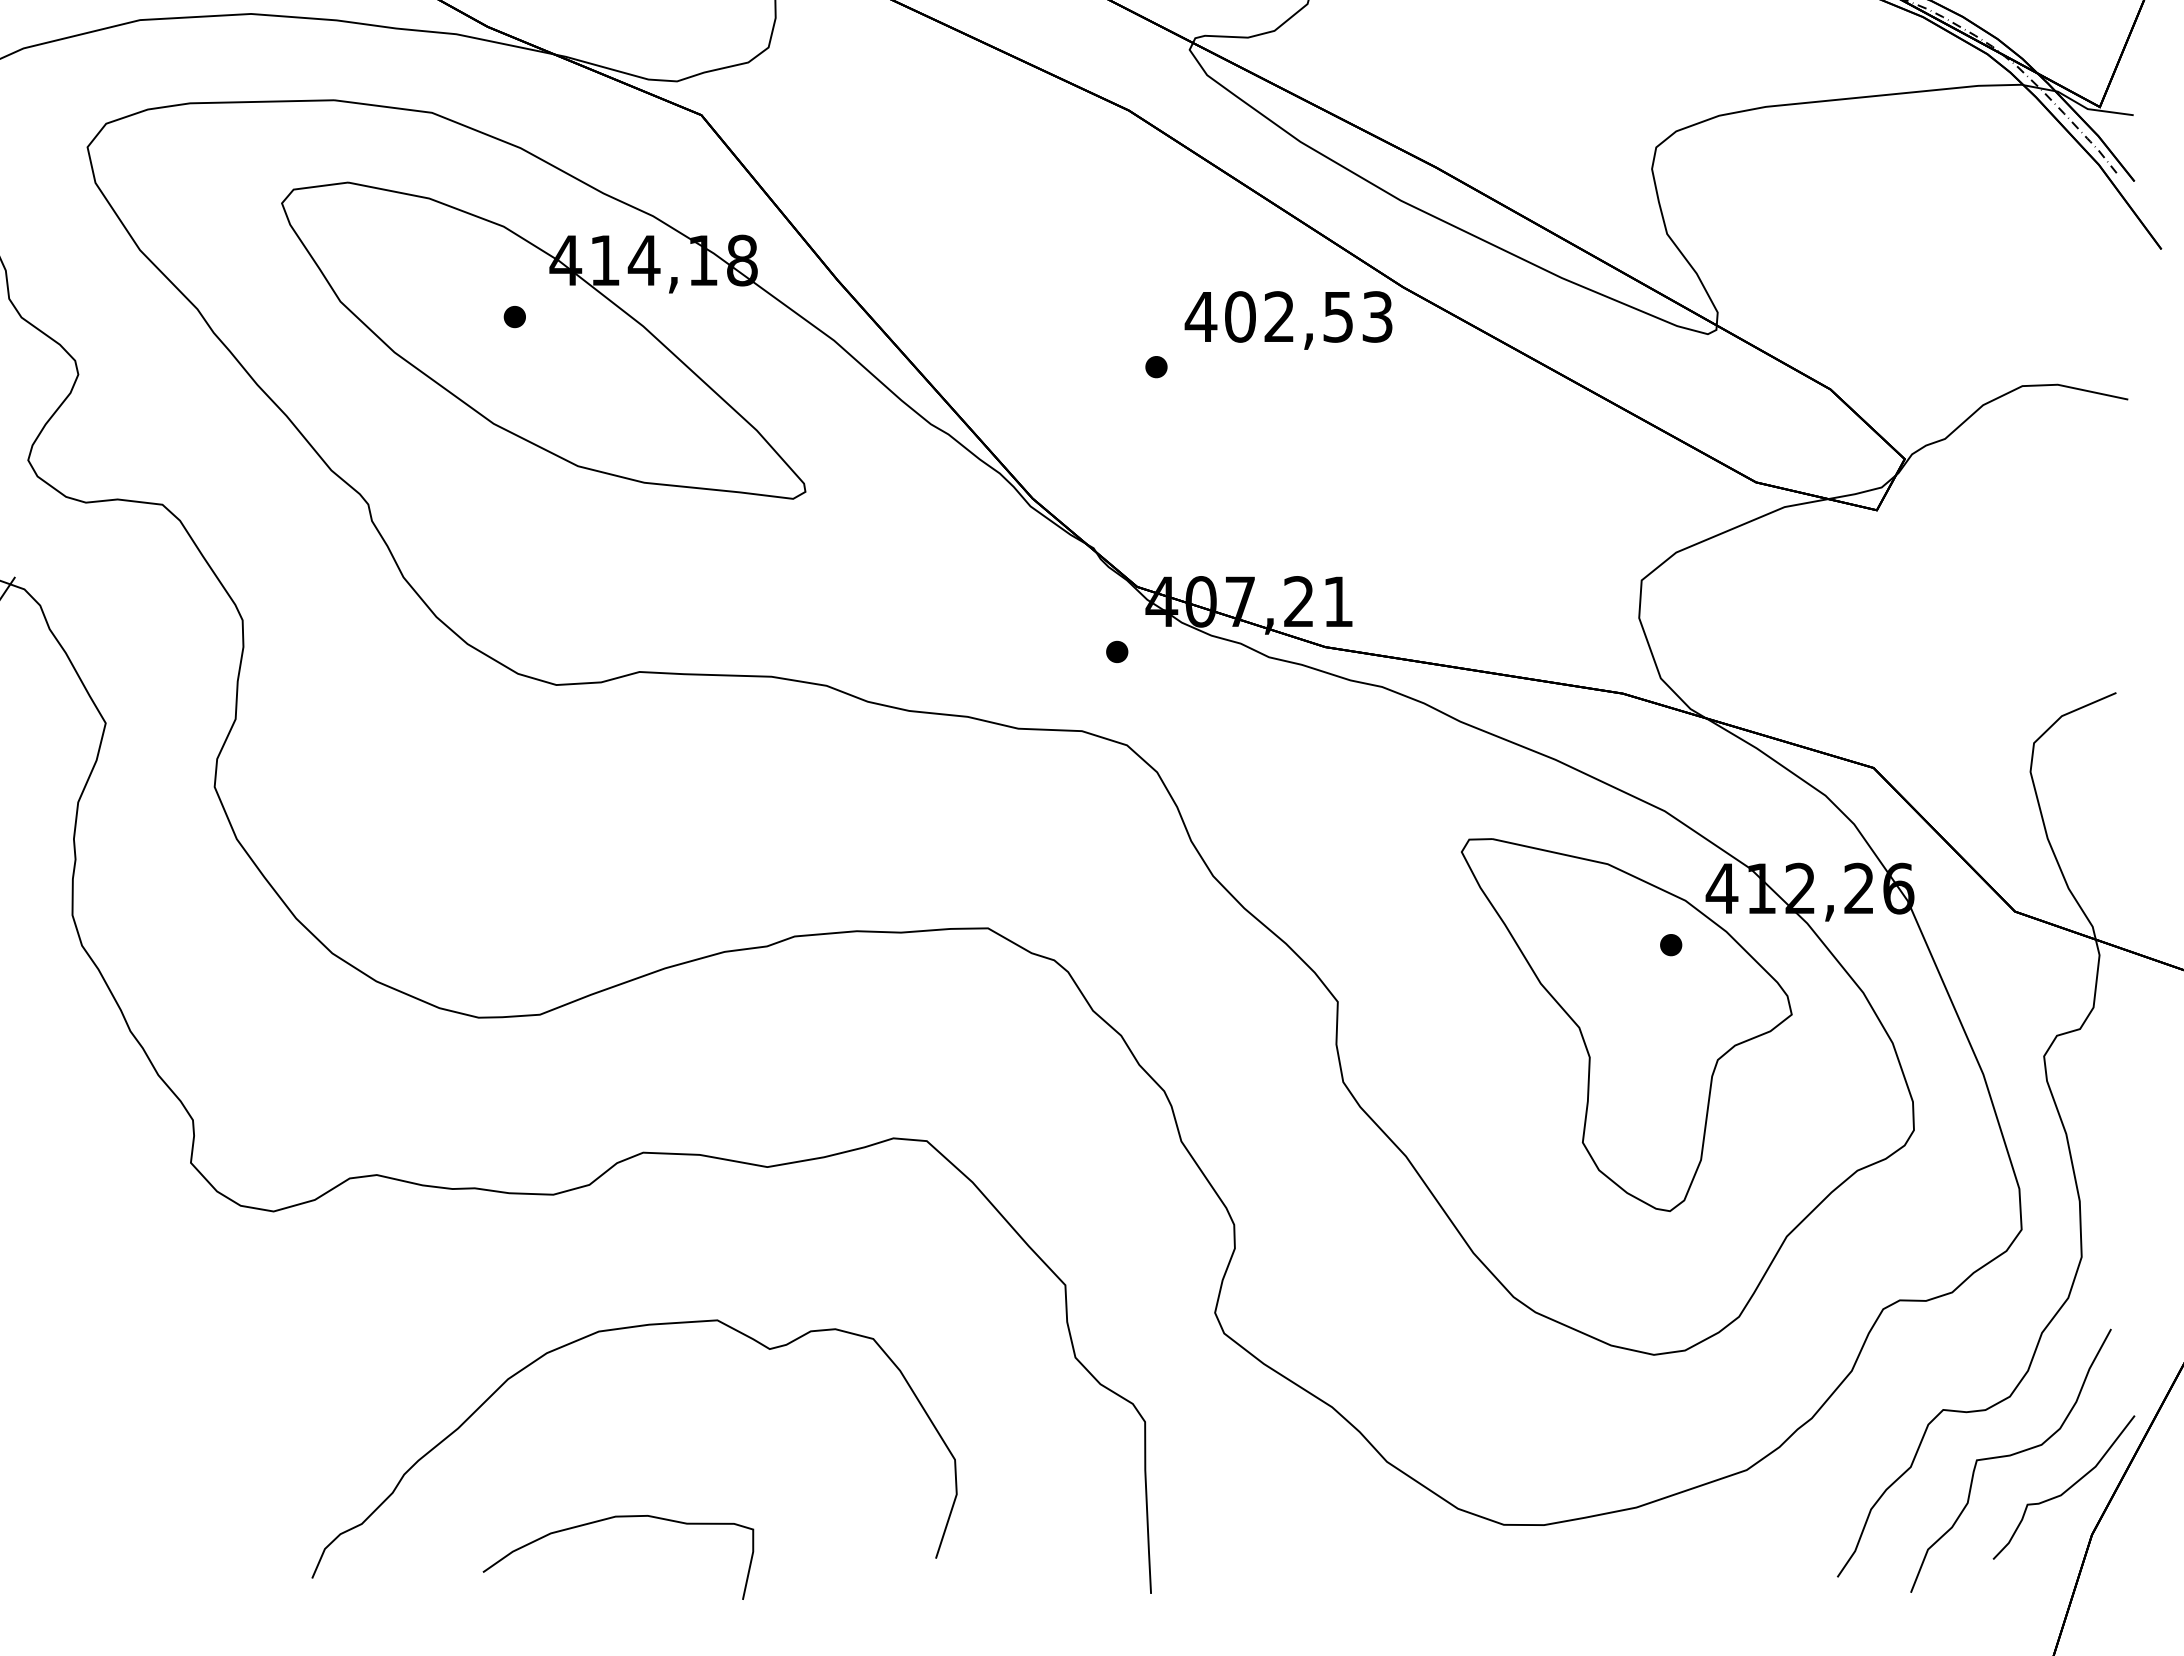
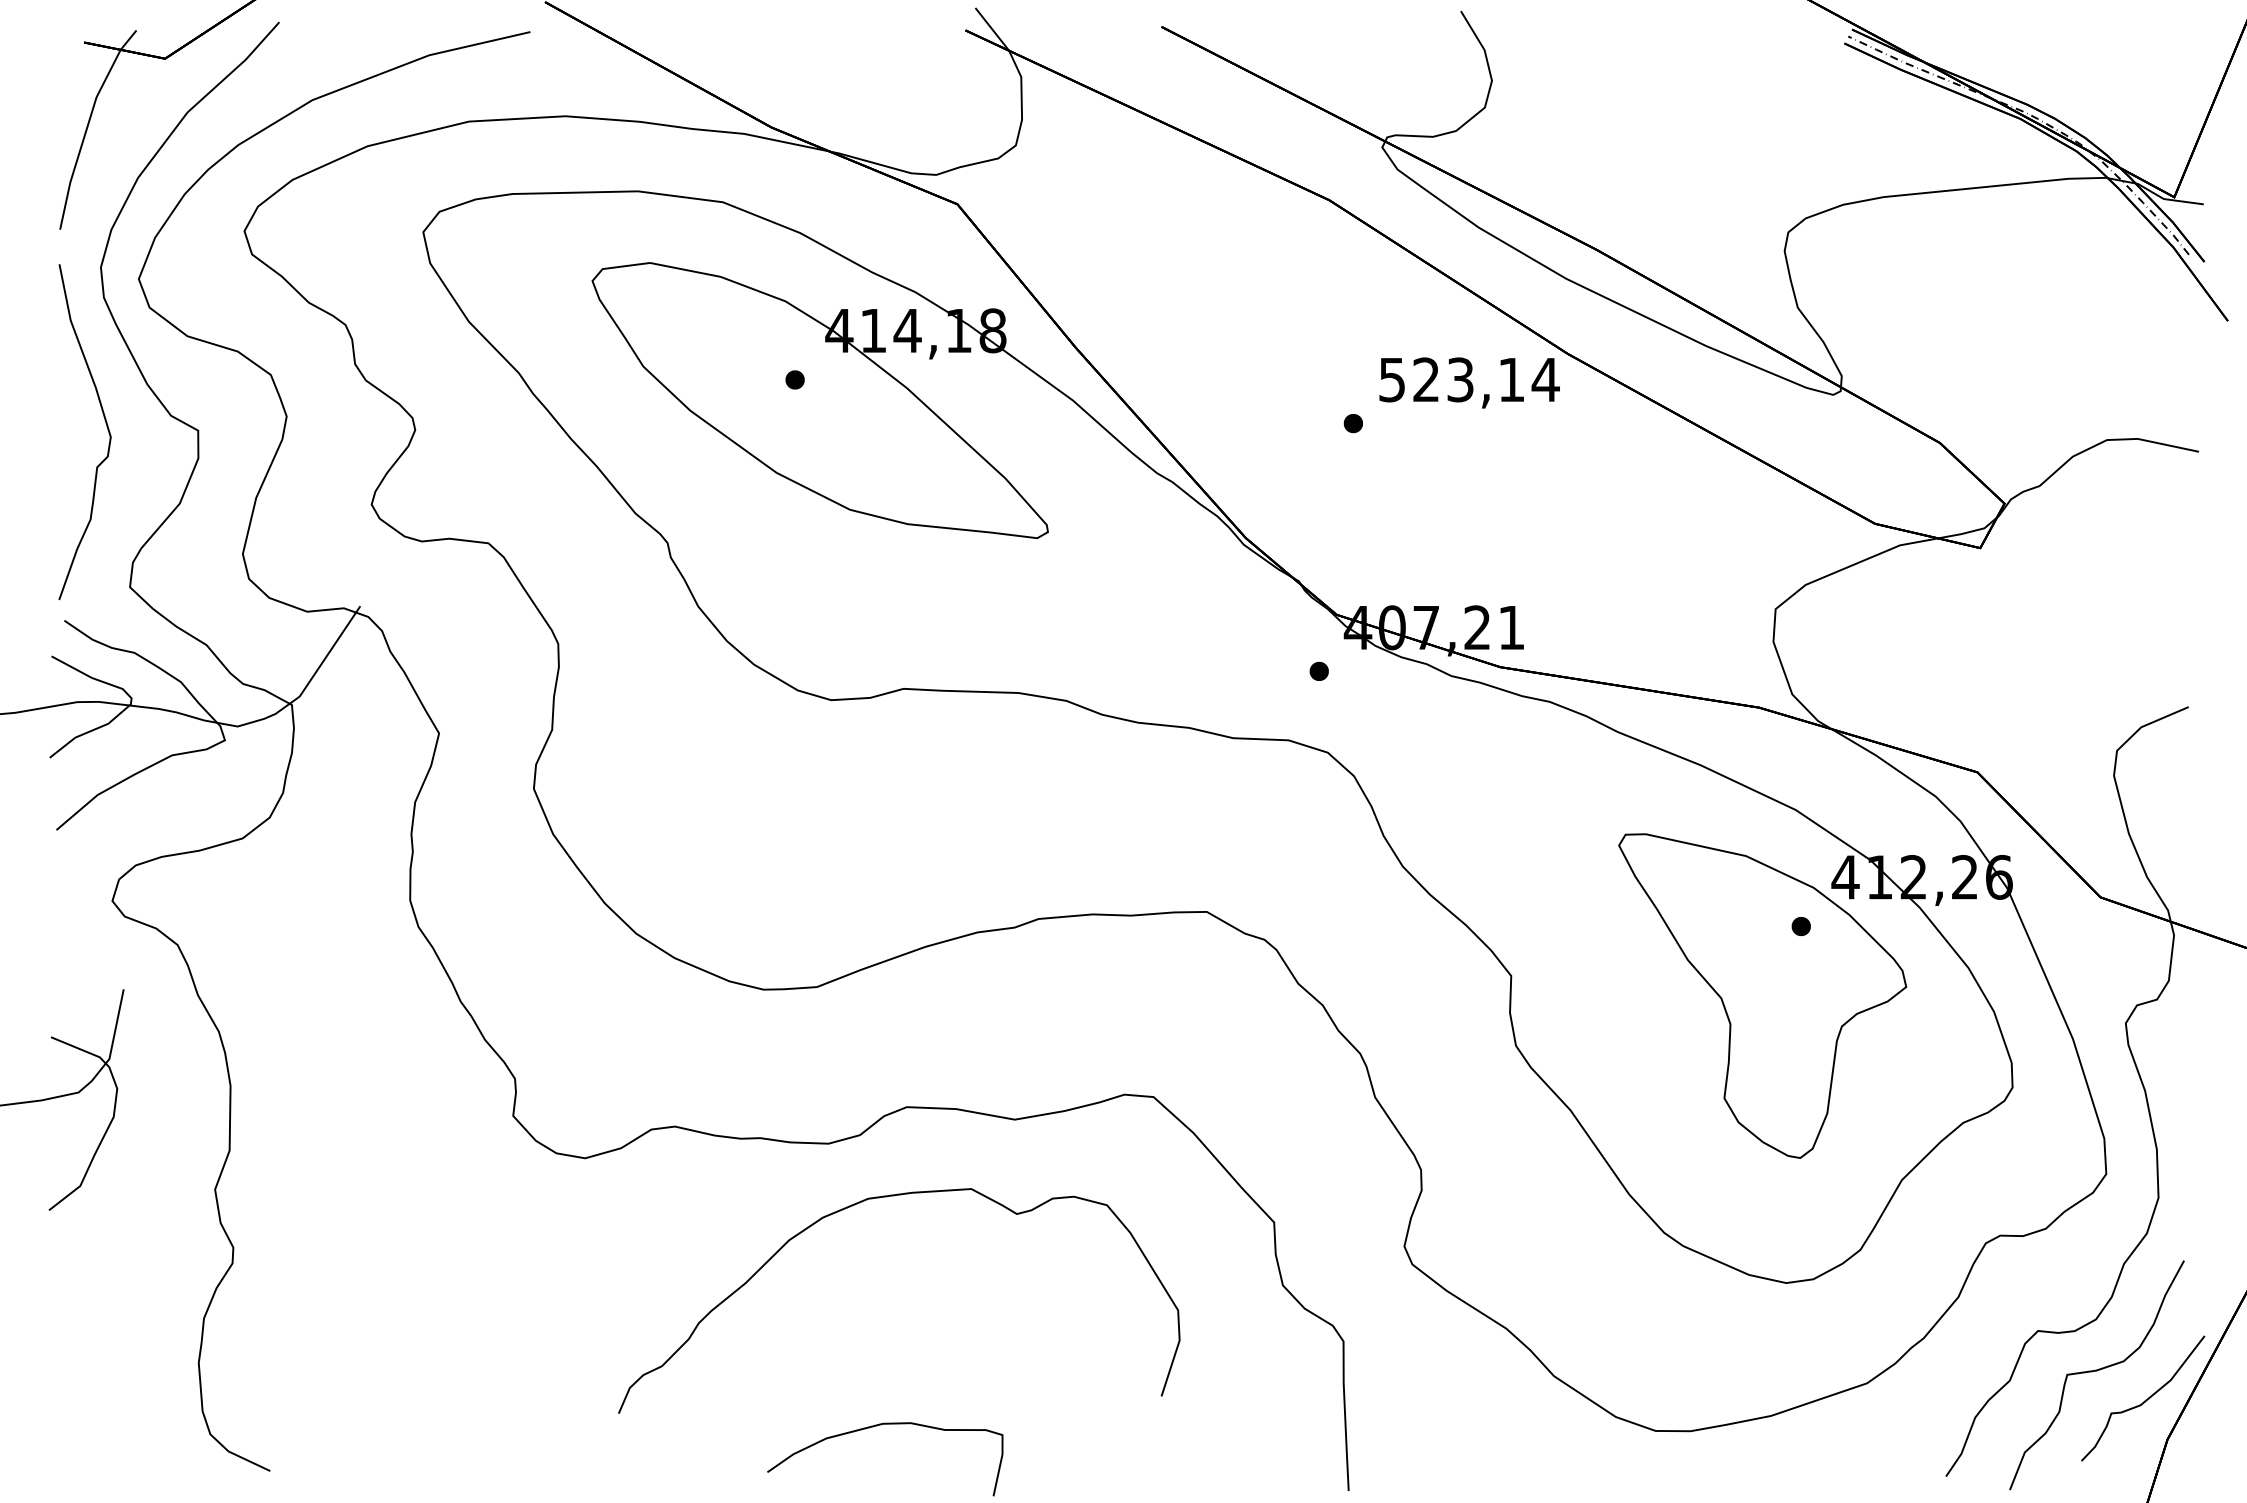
text: (1288, 316) -> (1468, 379), 402,53 -> 523,14
curve: (621, 1330) -> (887, 1197), moved

